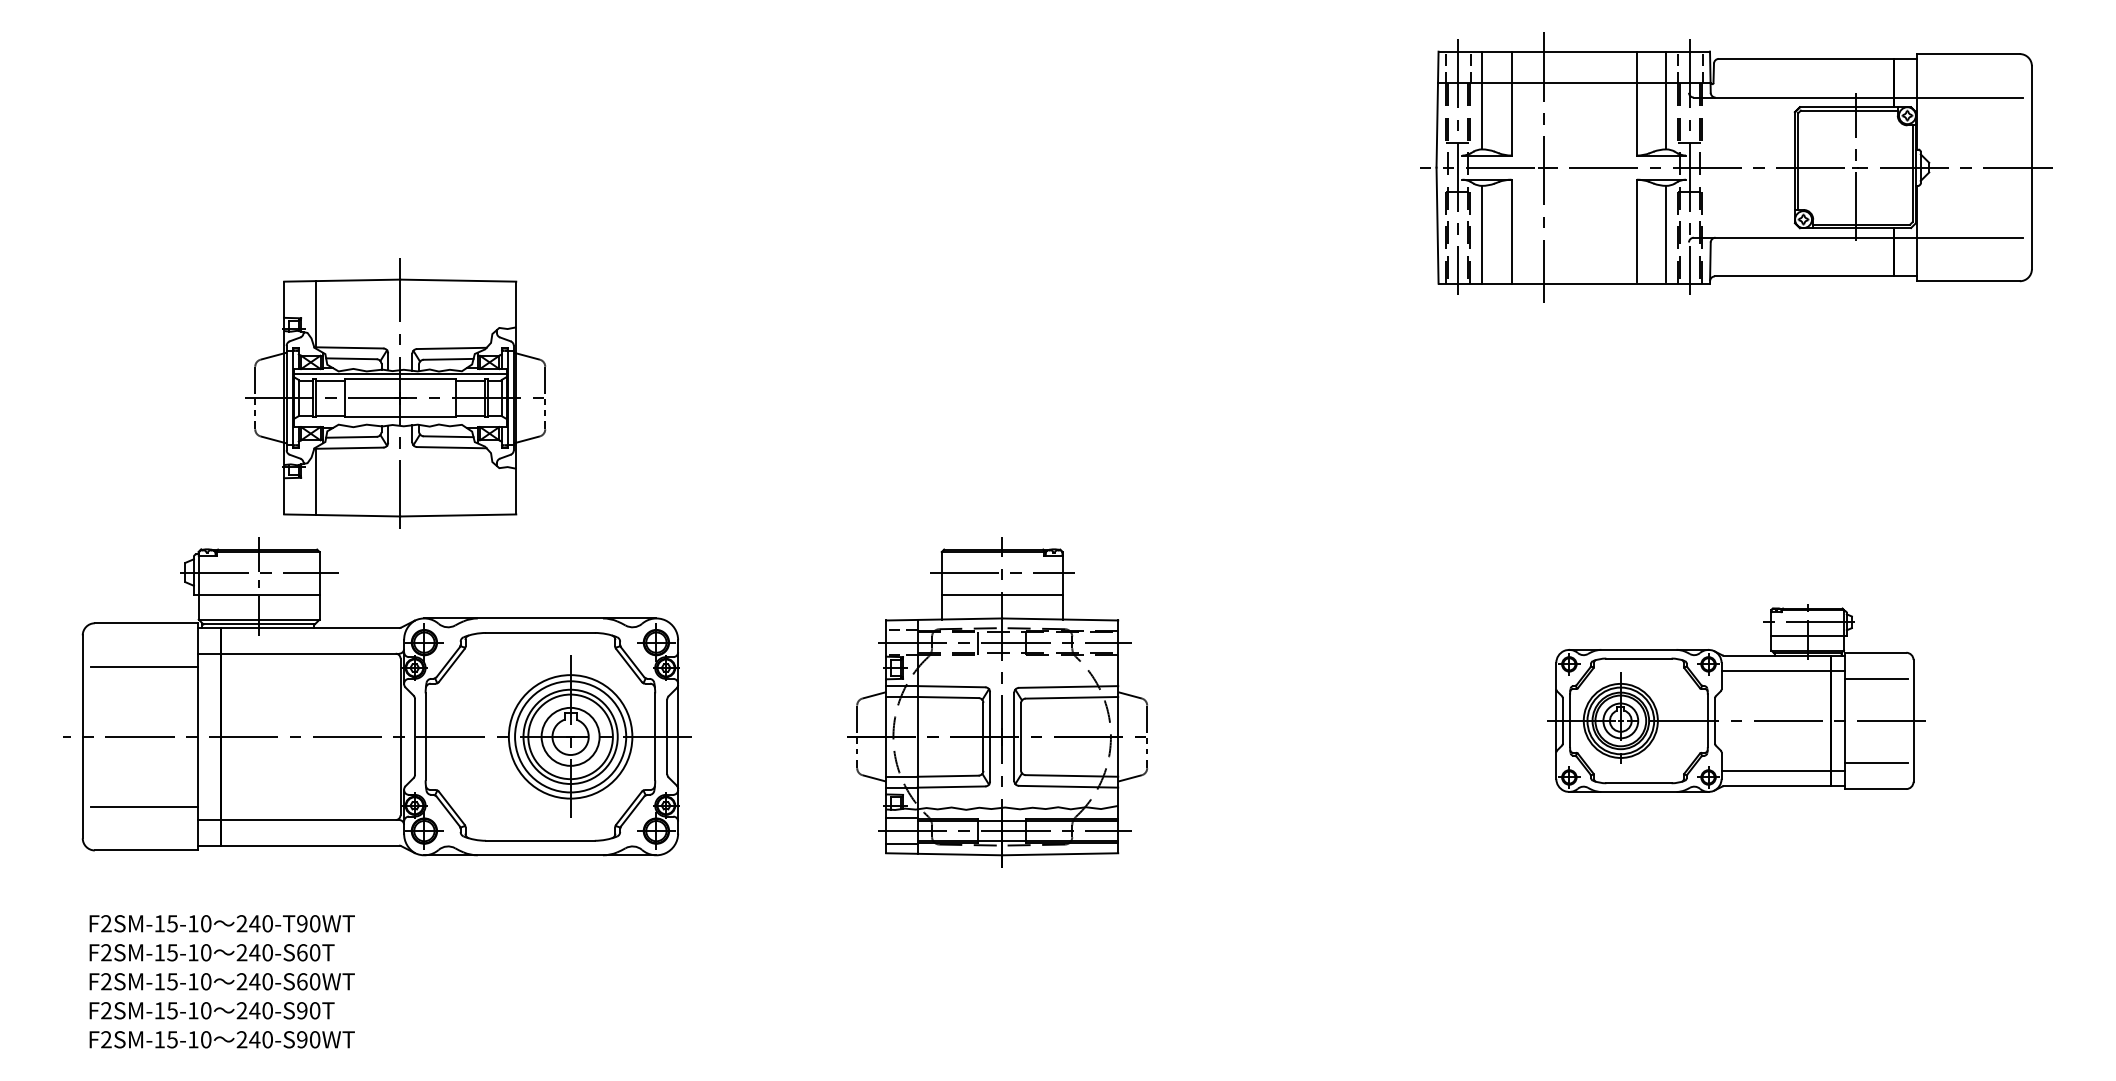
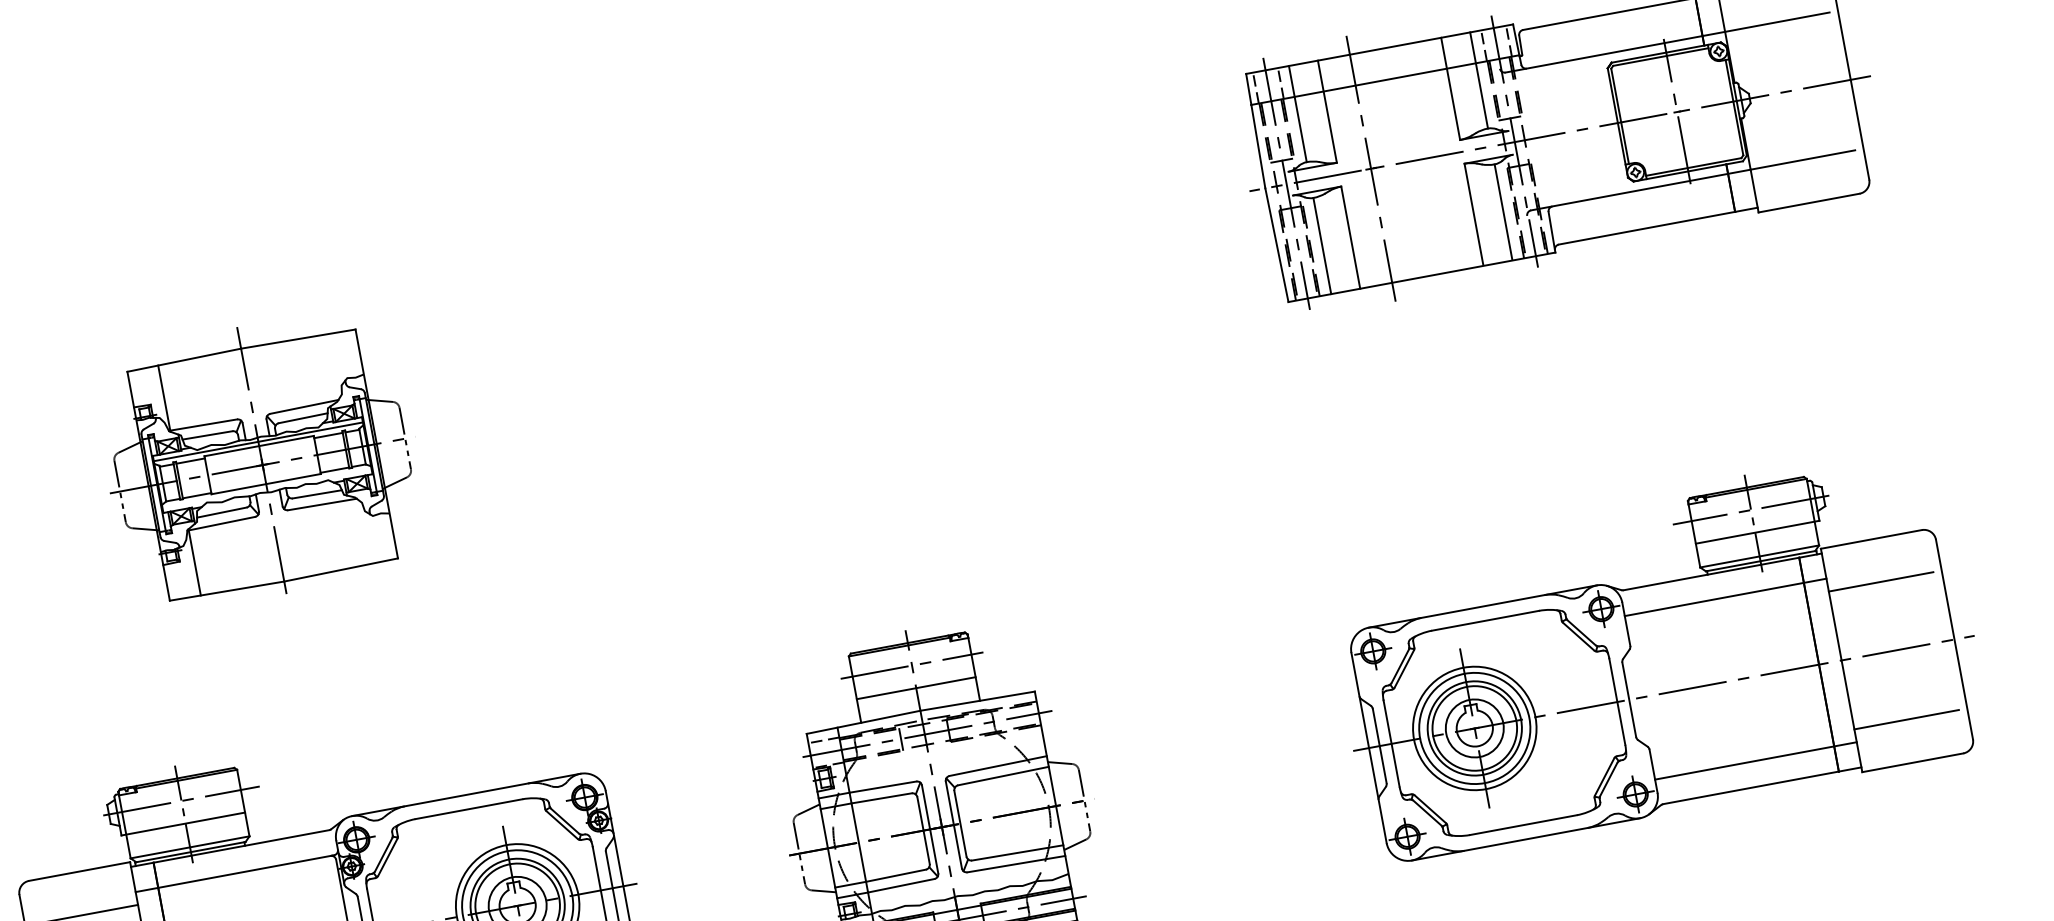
part: (395, 393) -> (257, 461), moved
part: (1735, 696) -> (1655, 653), size x1.67

